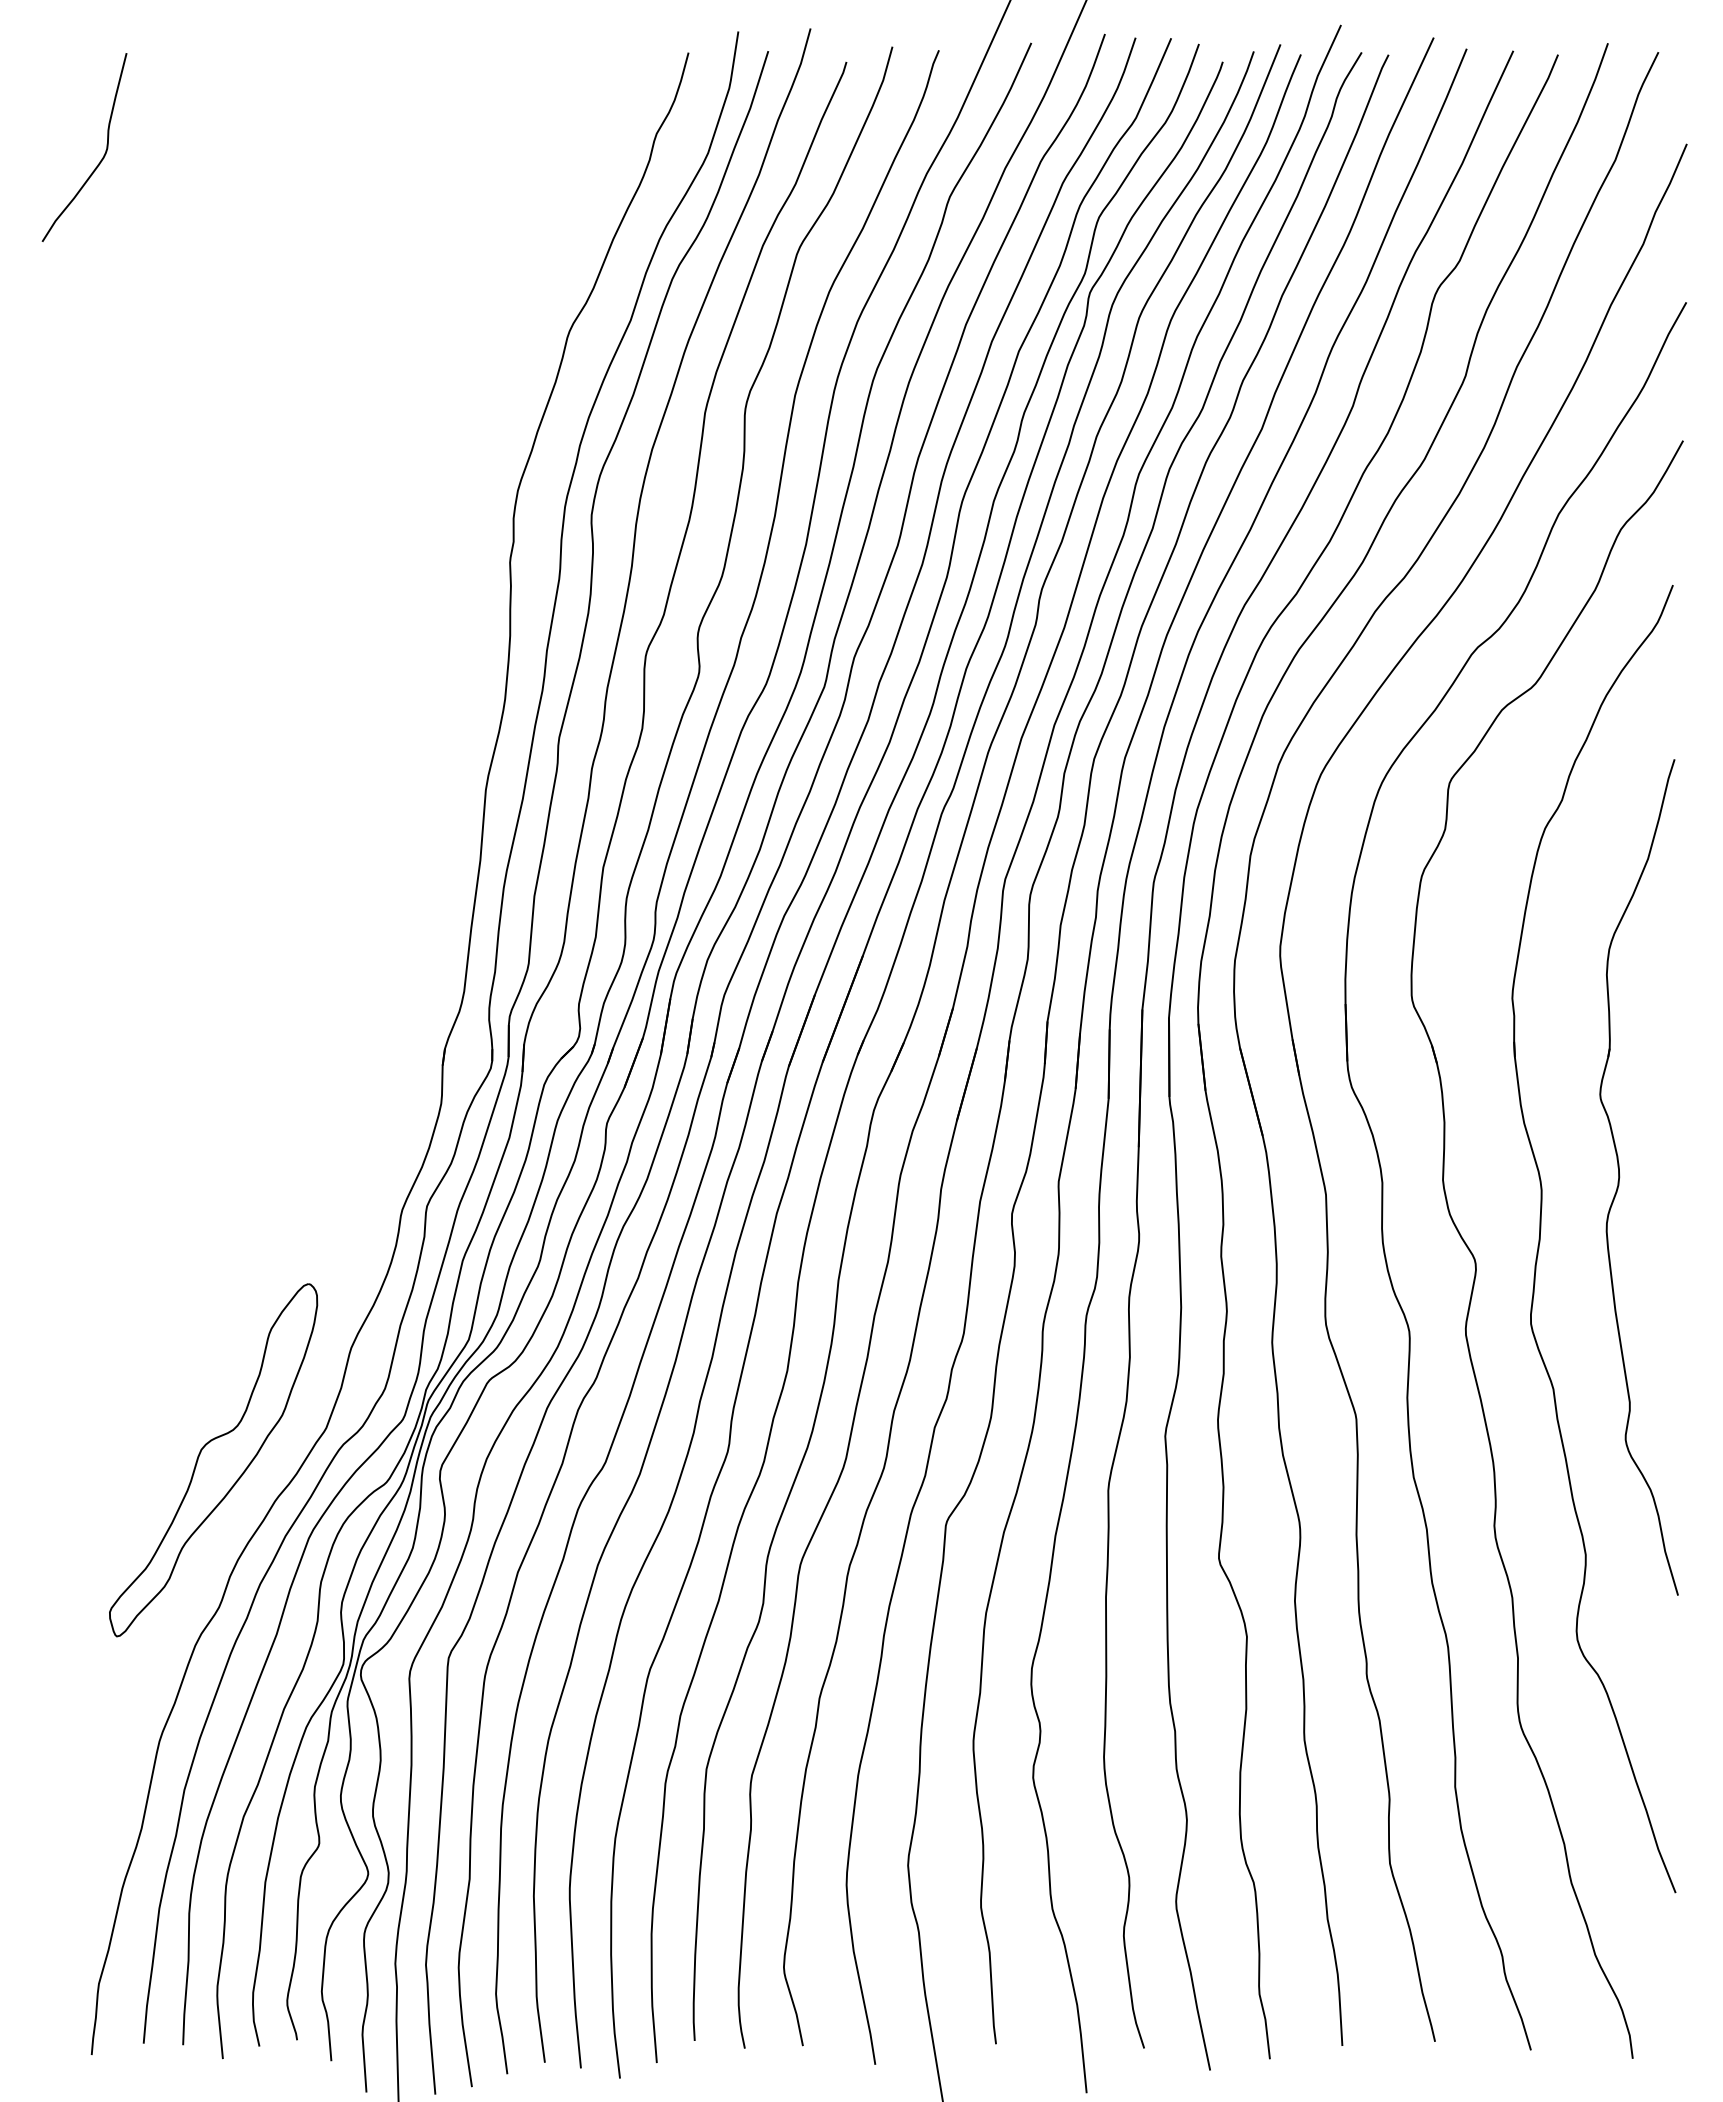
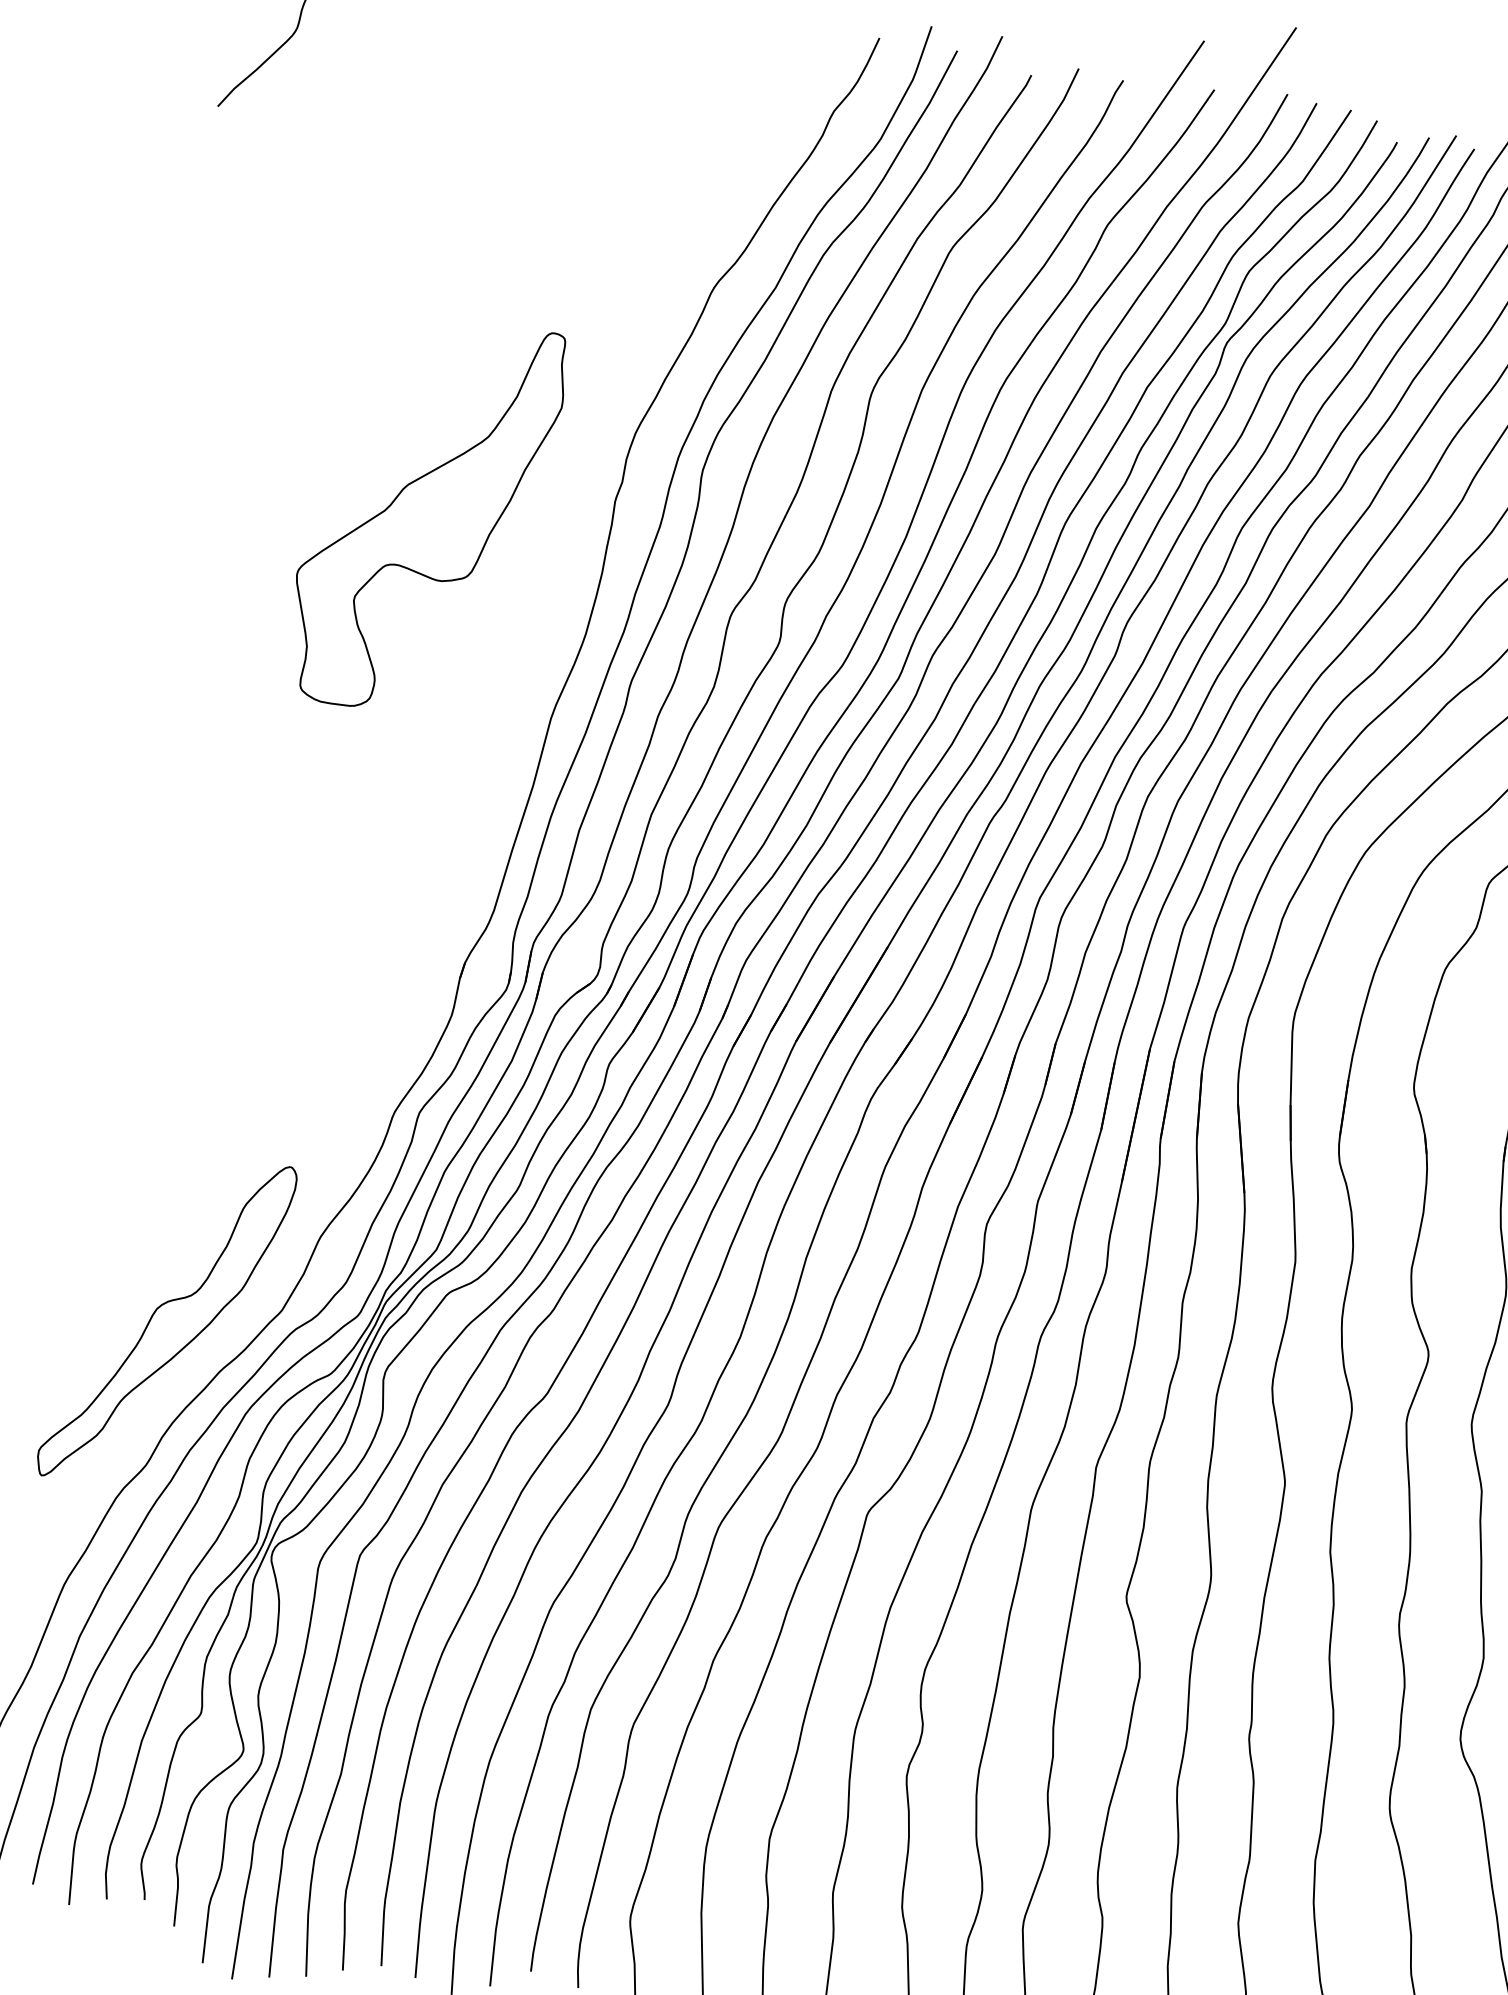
part: (322, 610) -> (424, 514), added

